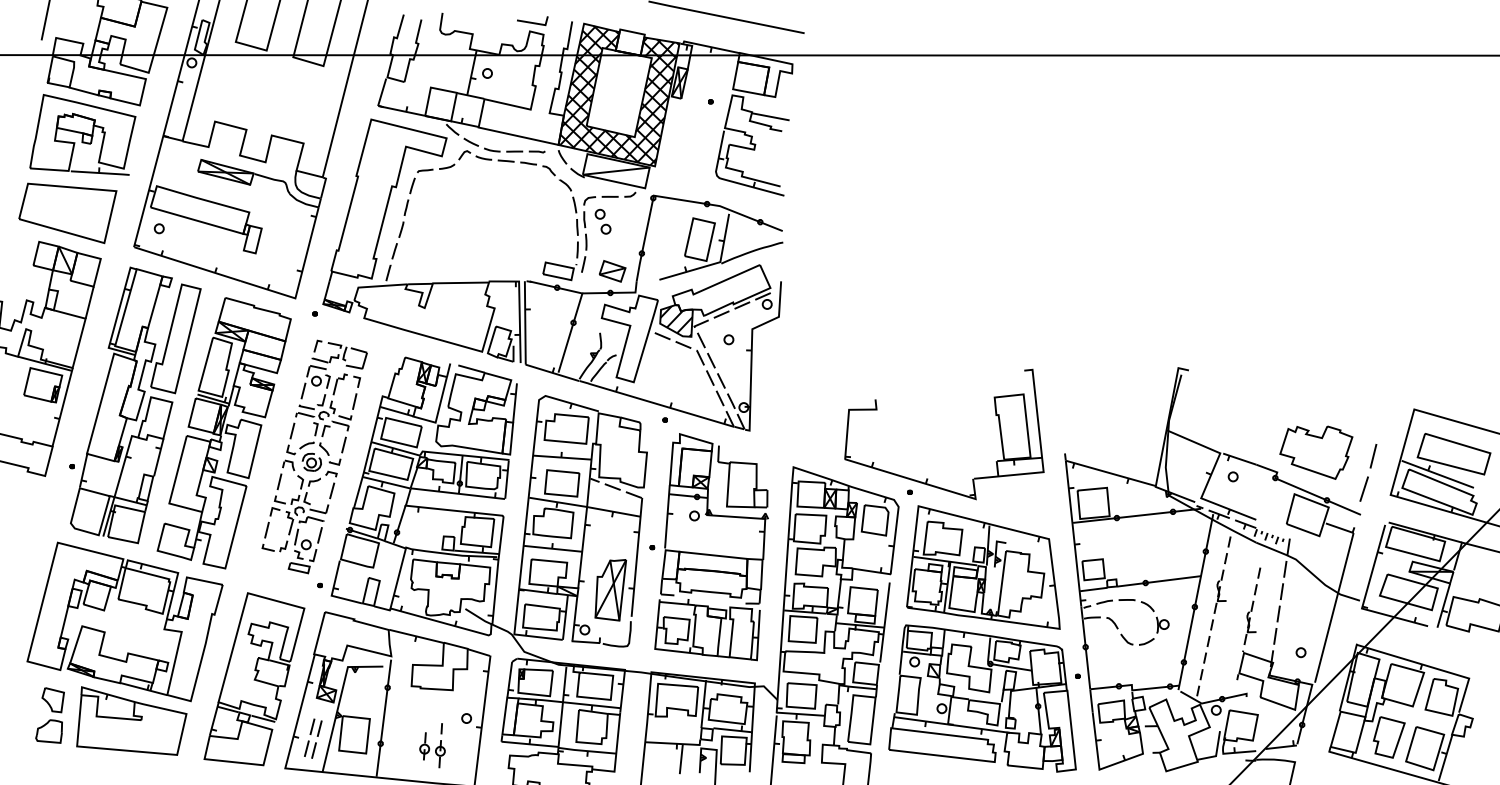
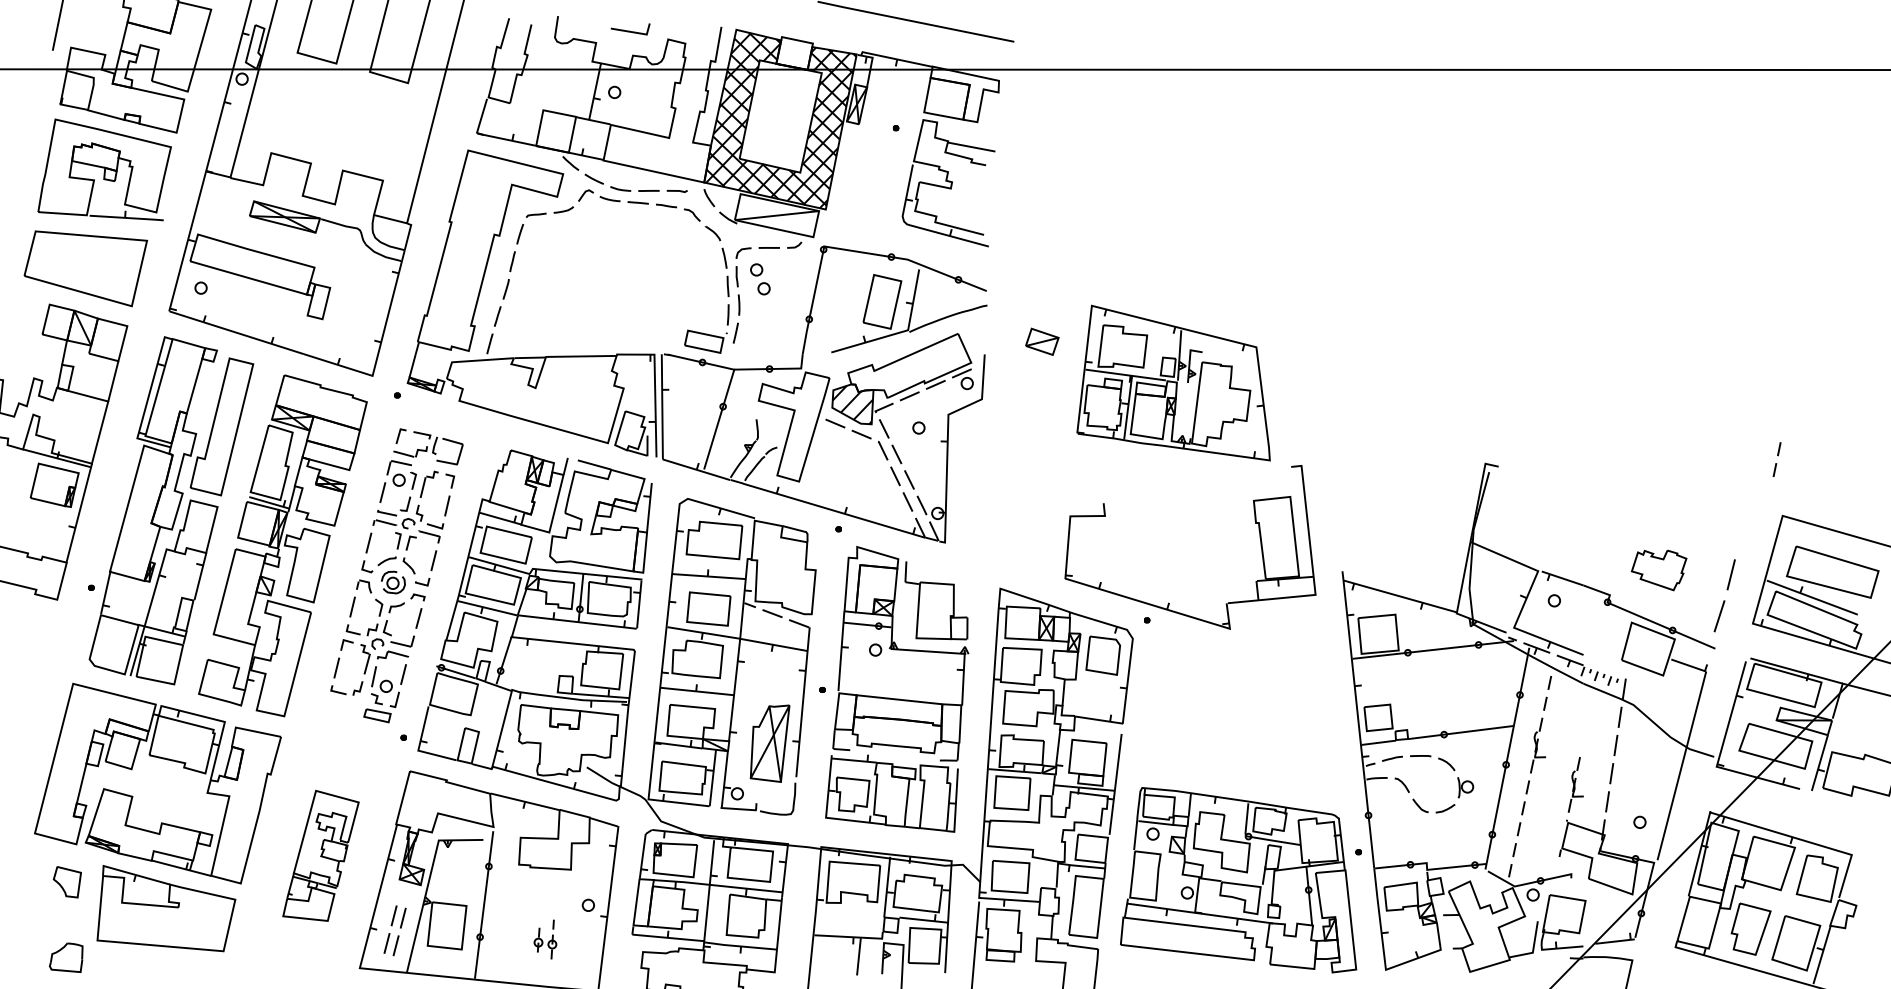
line: (532, 21) -> (630, 30), moved
part: (612, 271) -> (1042, 341), moved
part: (1315, 452) -> (1658, 570), size x0.6
part: (983, 567) -> (1173, 382), moved
part: (1257, 581) -> (1776, 459), moved
part: (254, 678) -> (320, 855), size x0.6
part: (49, 731) -> (66, 957), moved
part: (432, 745) -> (545, 939), size x0.7

